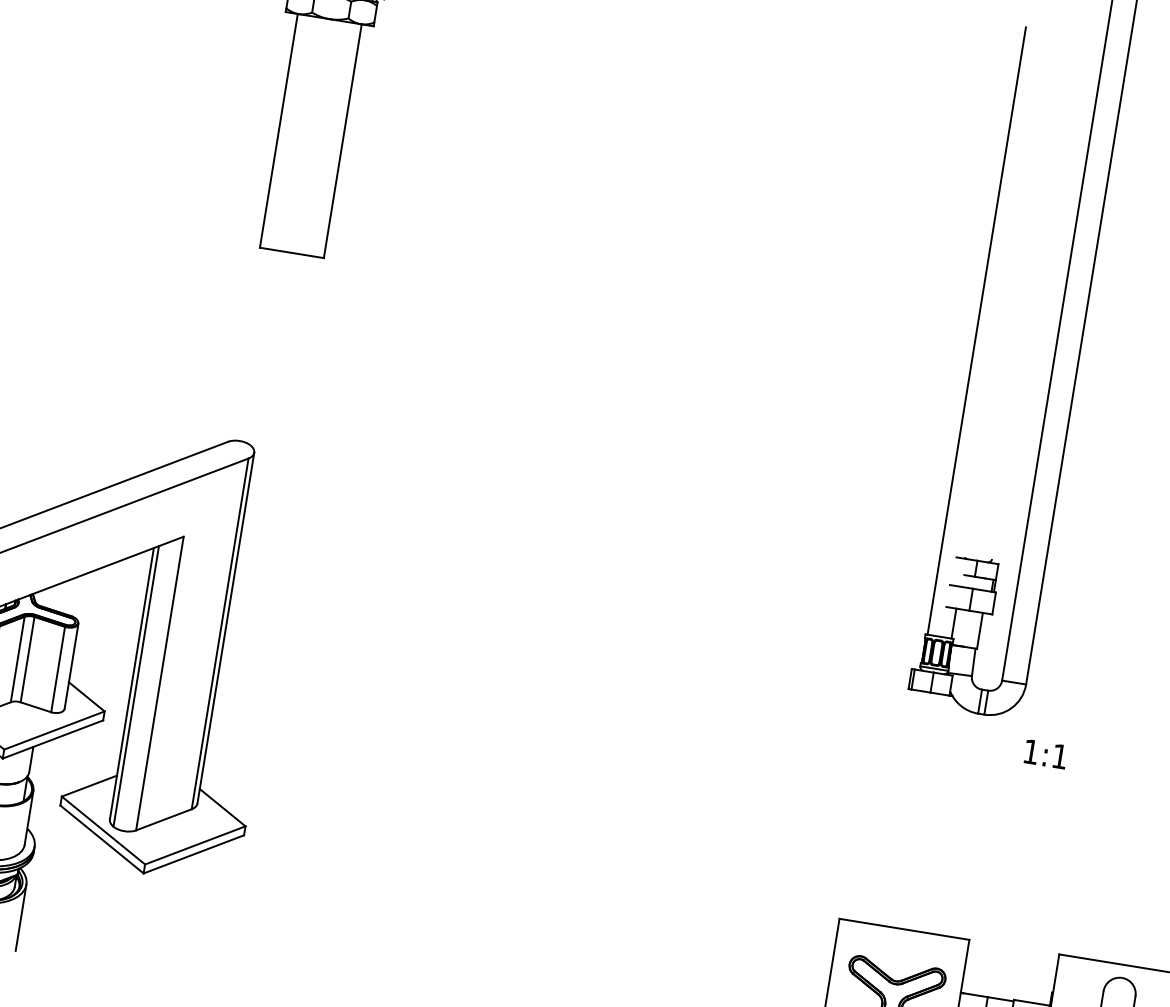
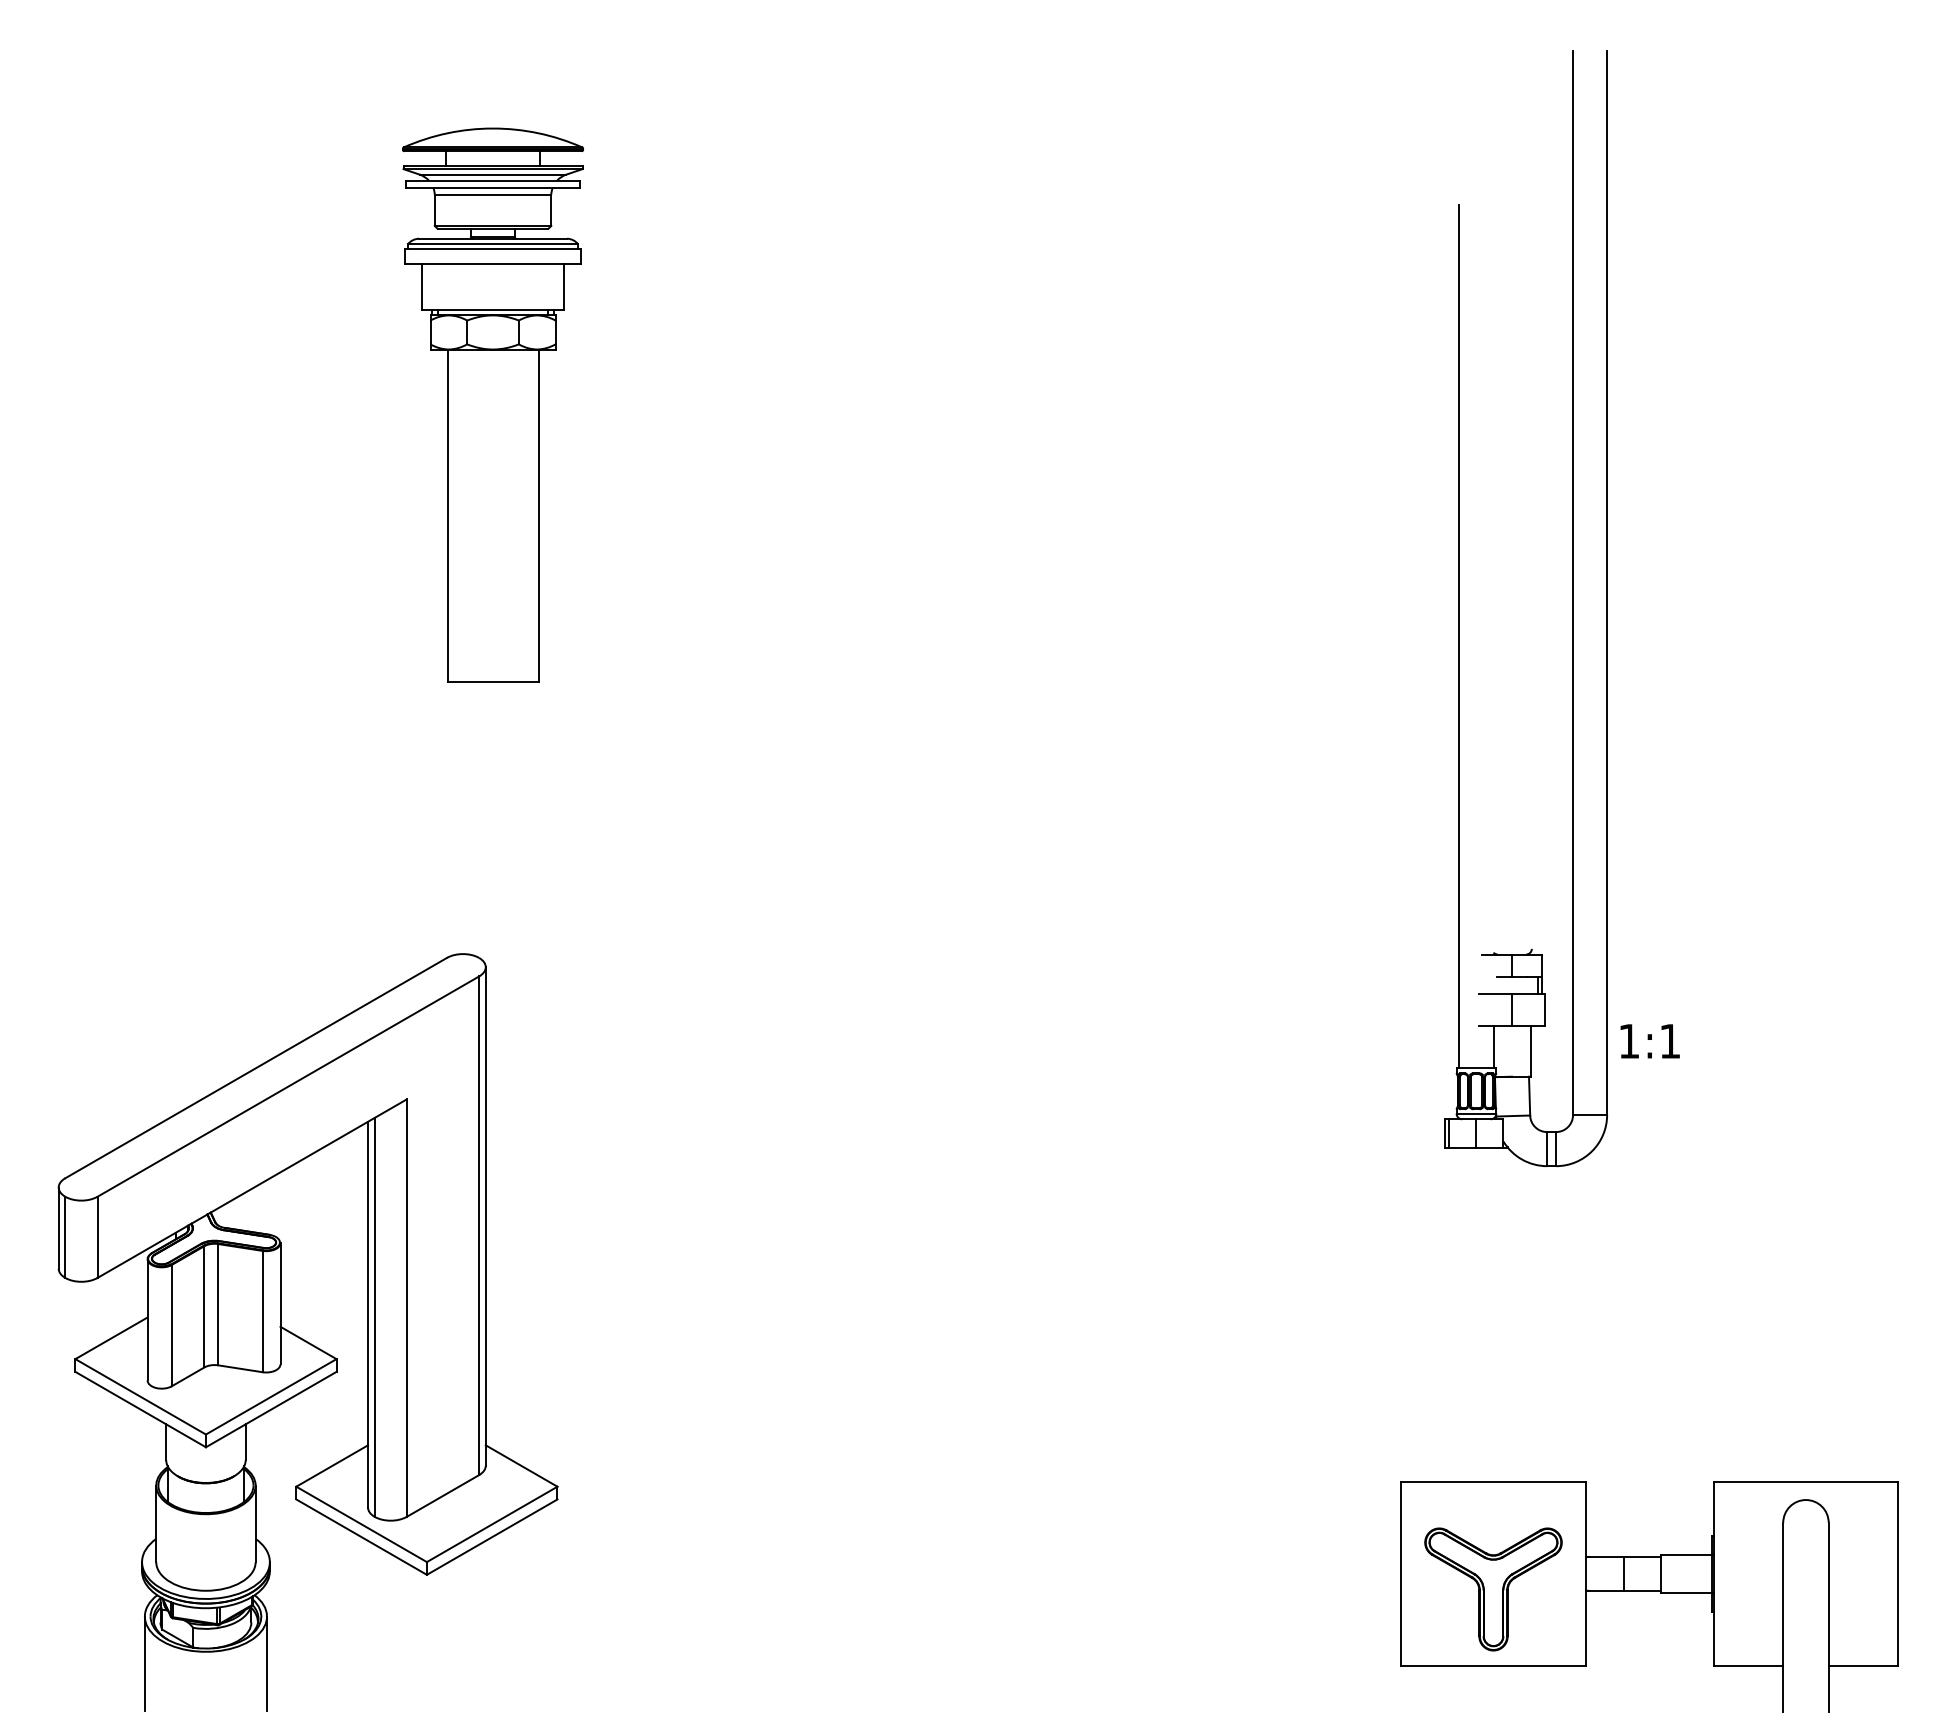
text: (1045, 754) -> (1649, 1041), moved

